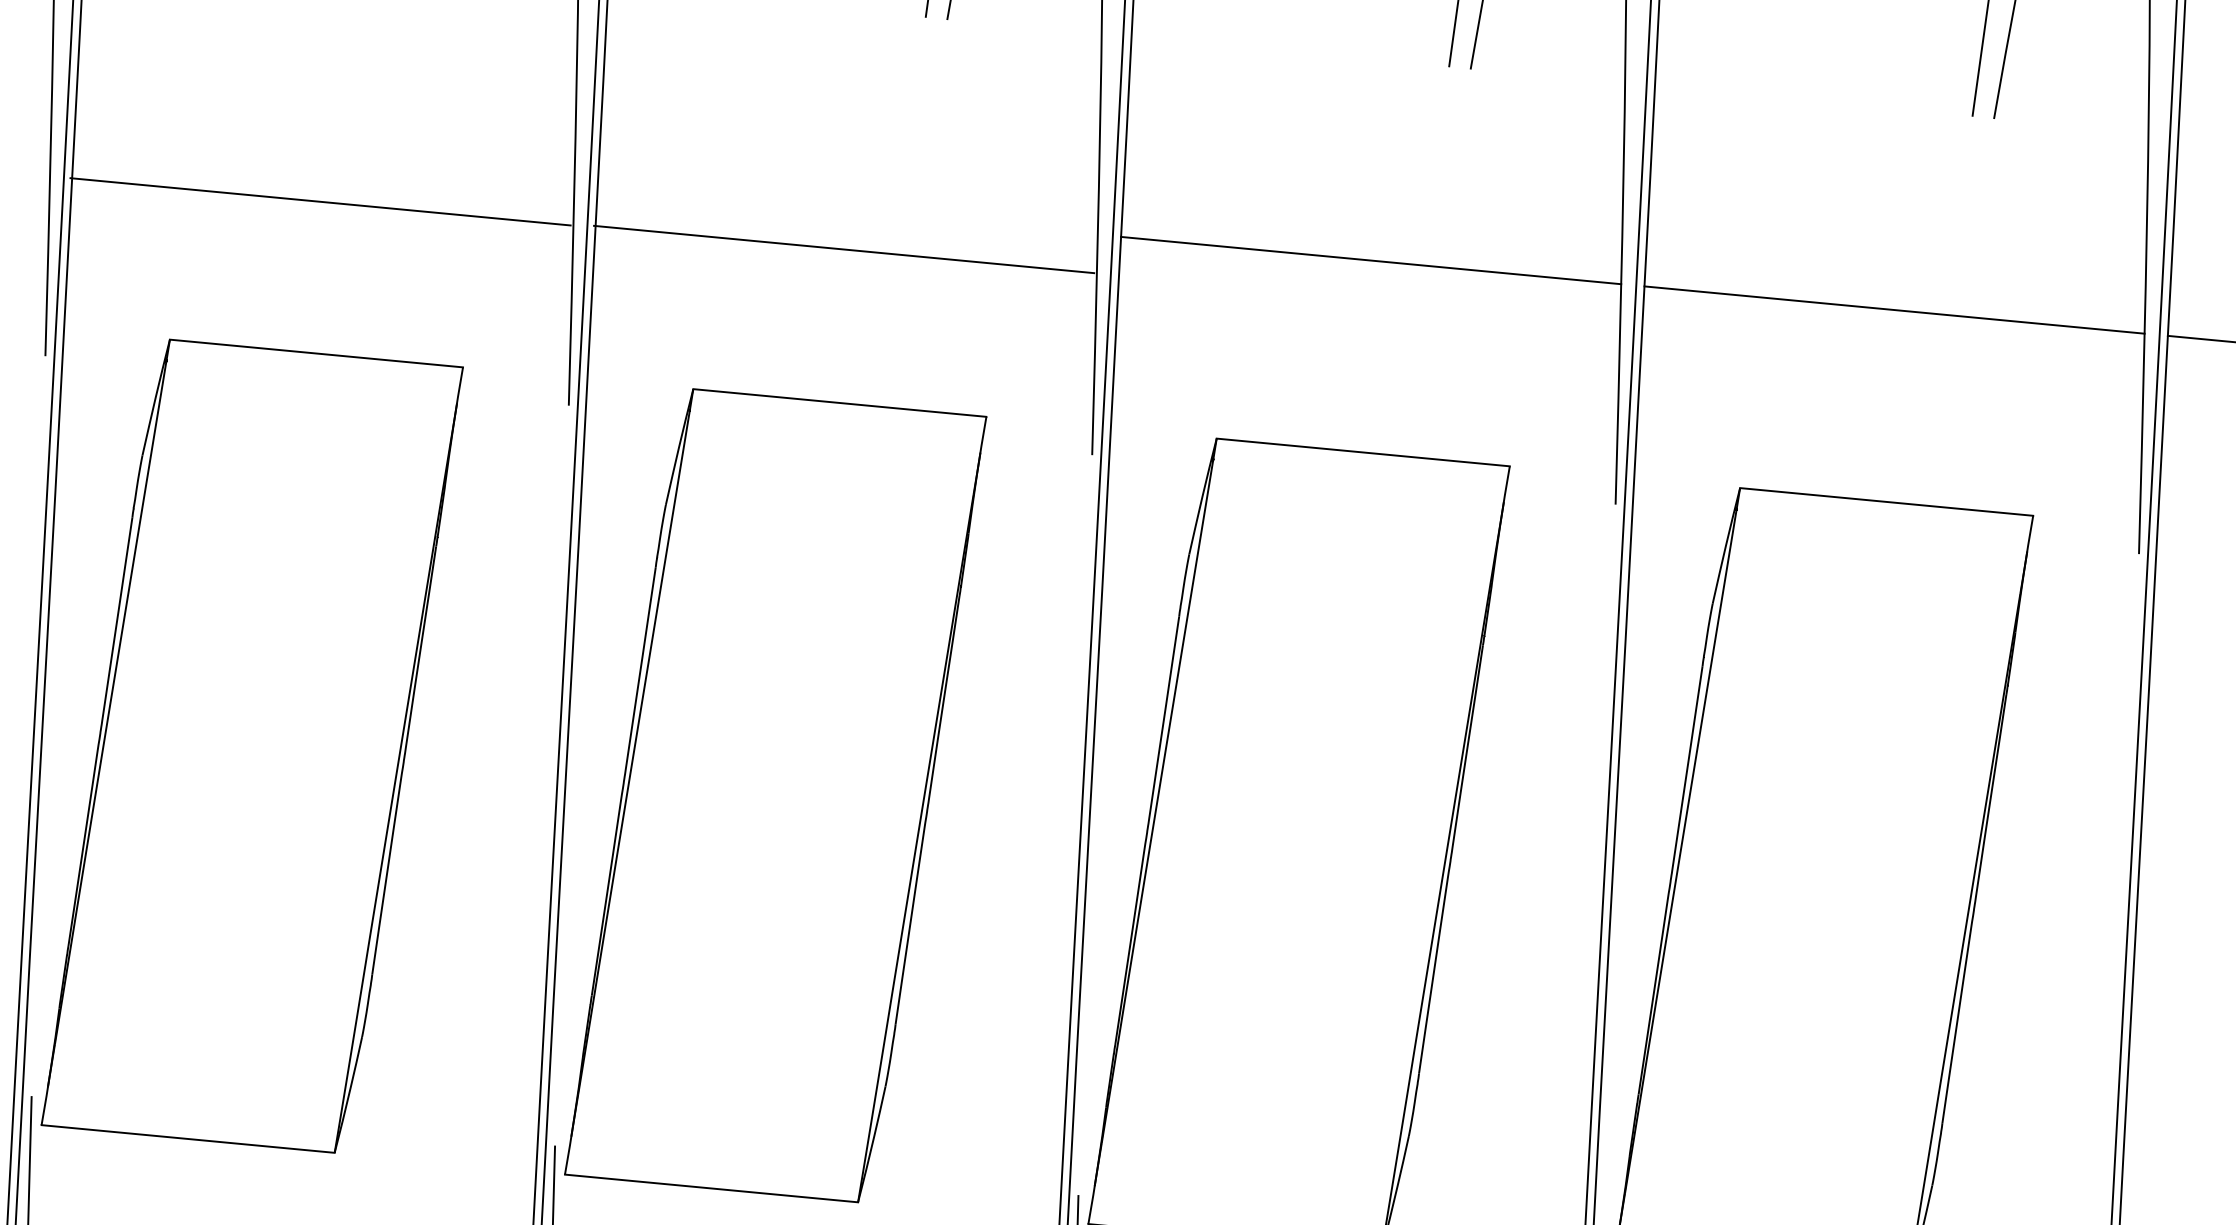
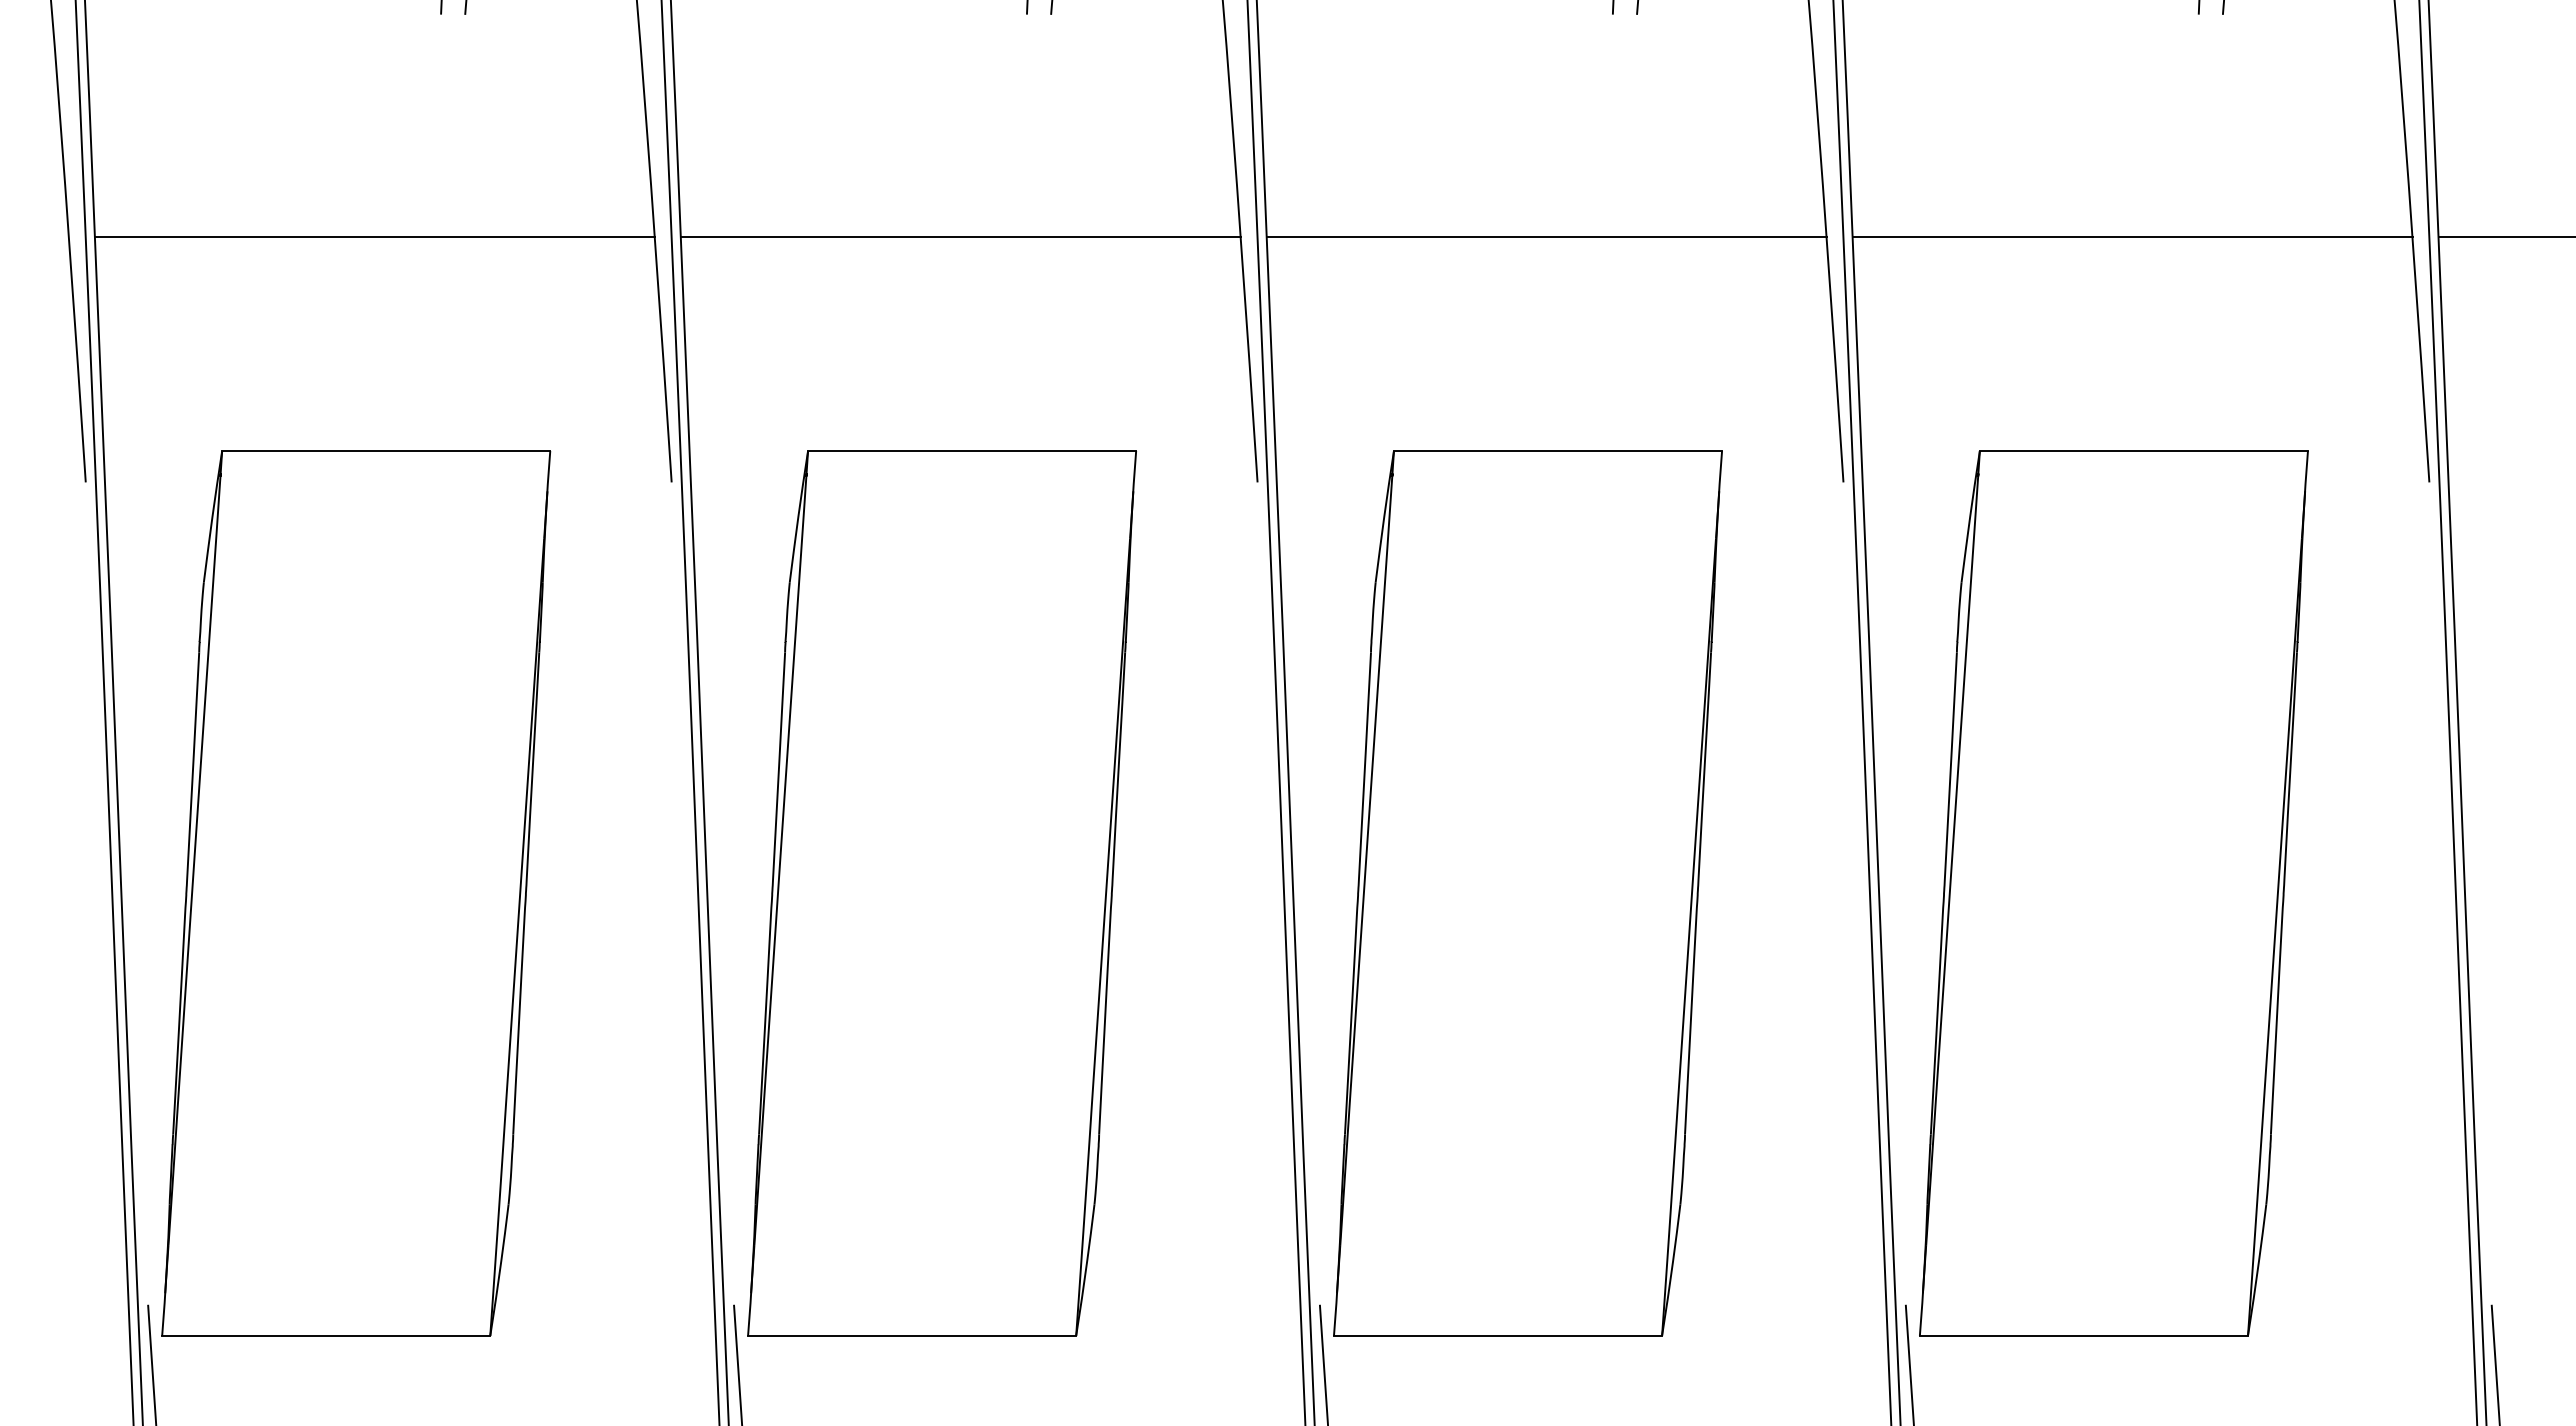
line: (320, 201) -> (374, 237), moved
line: (843, 249) -> (960, 237), moved

